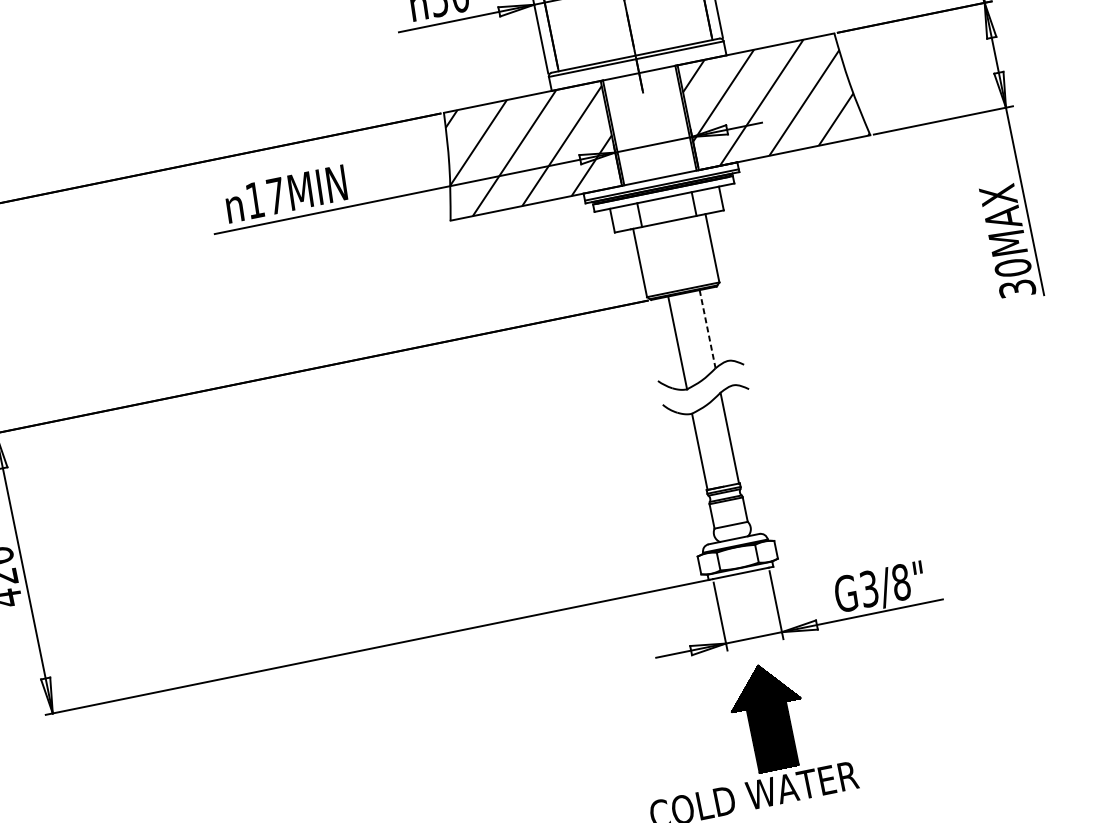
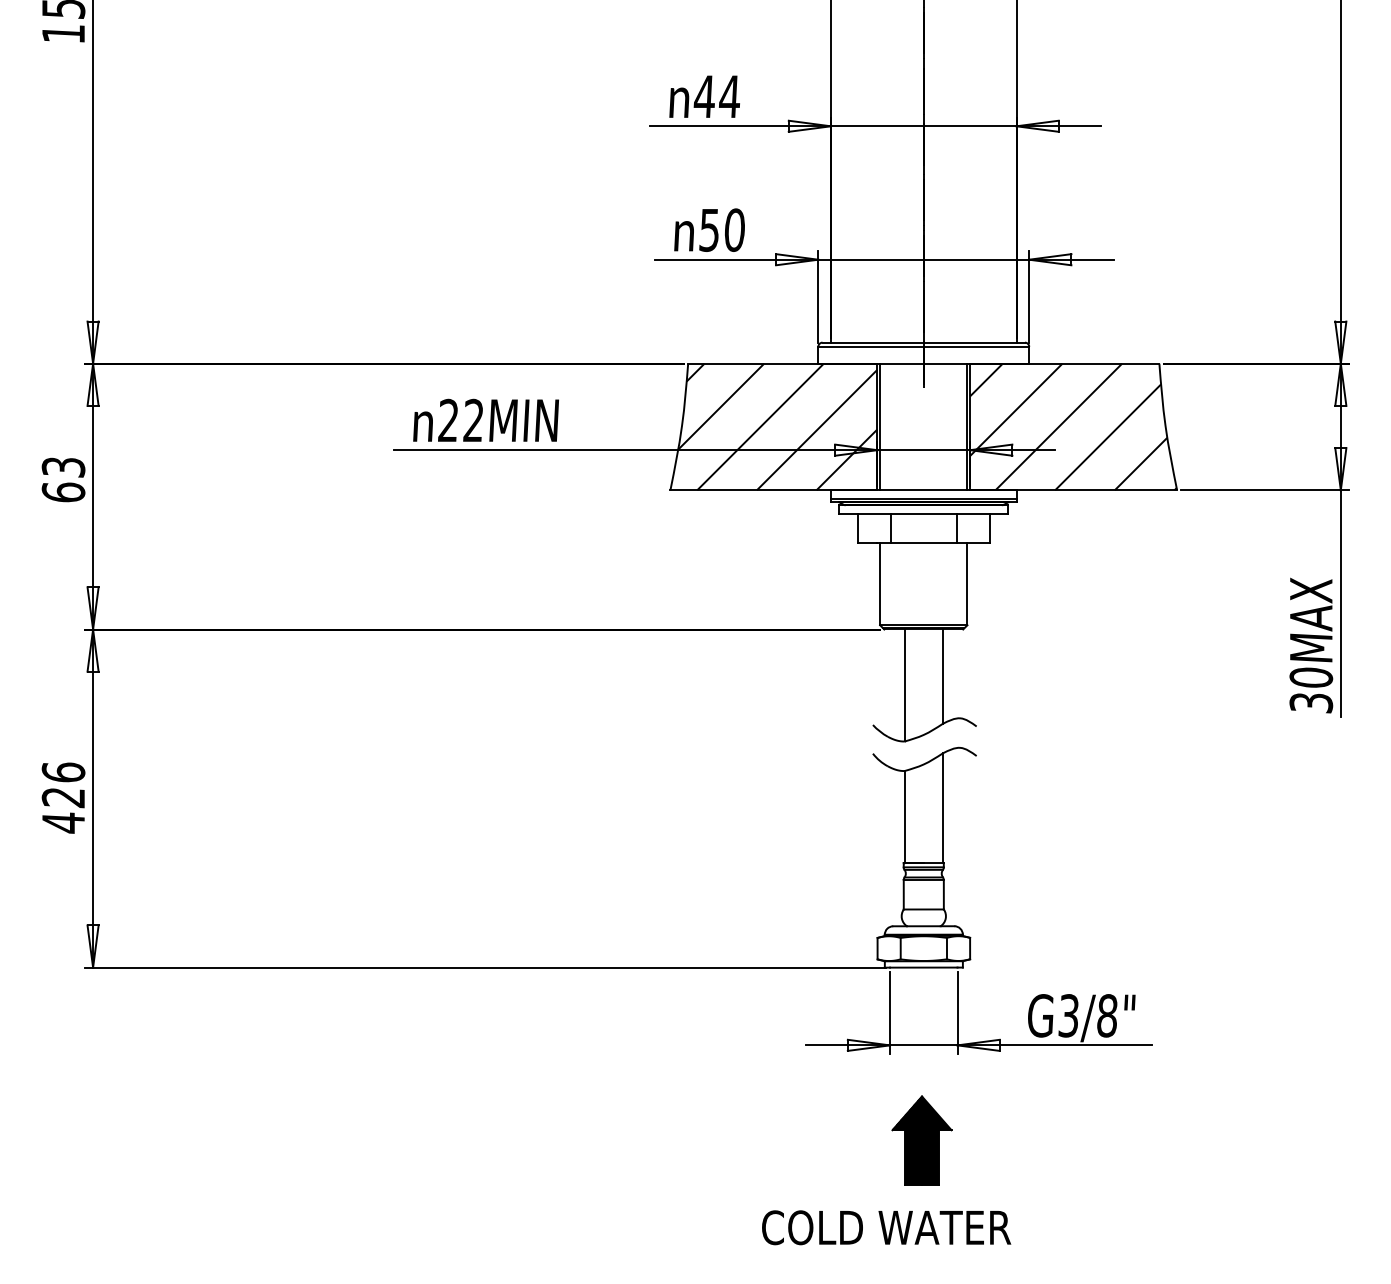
text: (265, 197) -> (461, 419), 17 -> 22
line: (707, 329) -> (942, 677), dashed -> solid
part: (768, 717) -> (921, 1140), size x0.71

